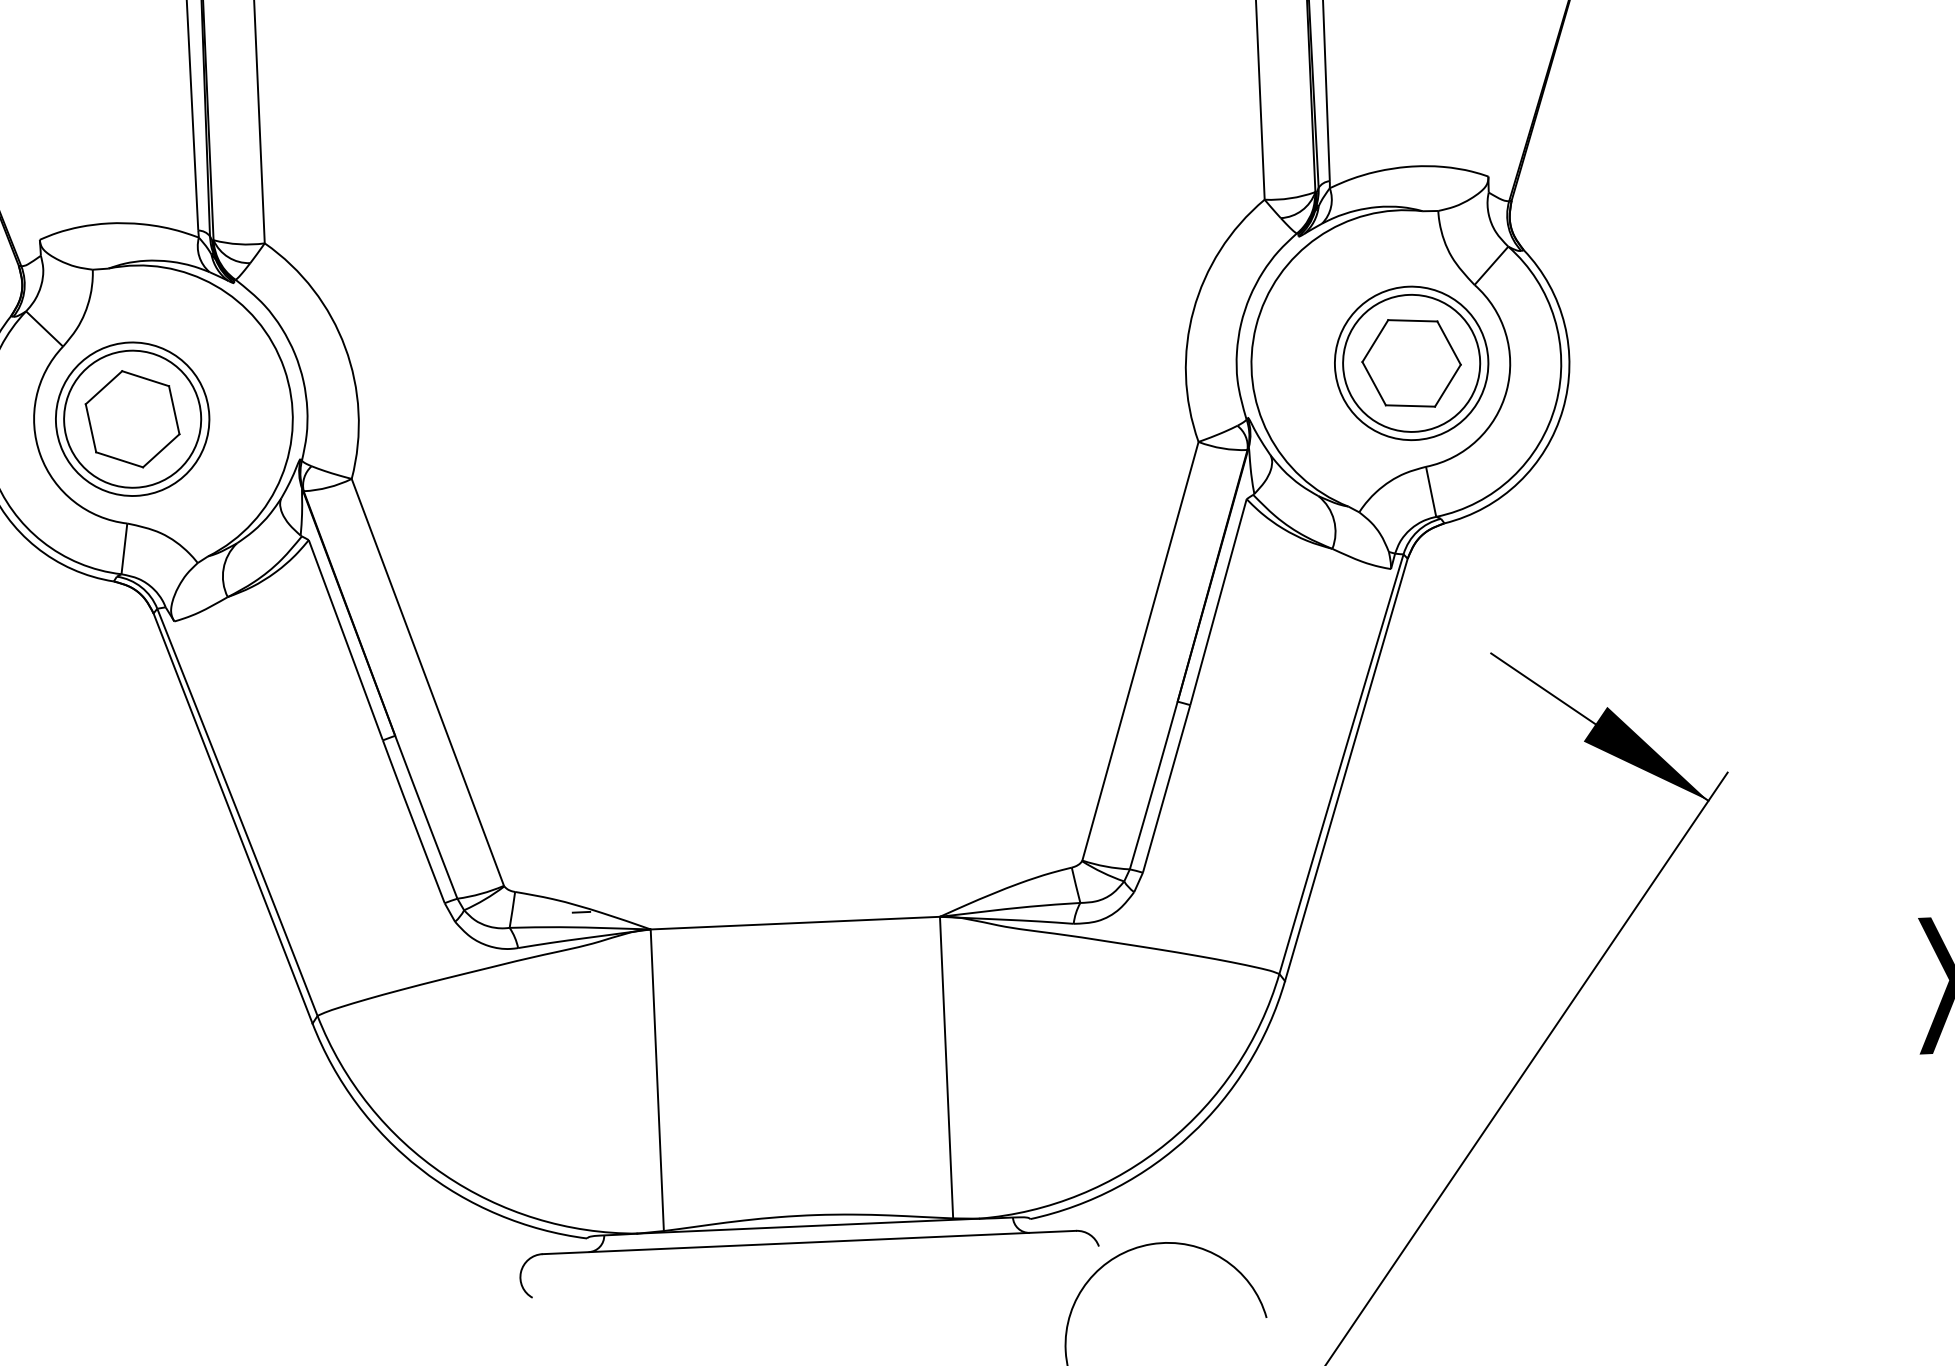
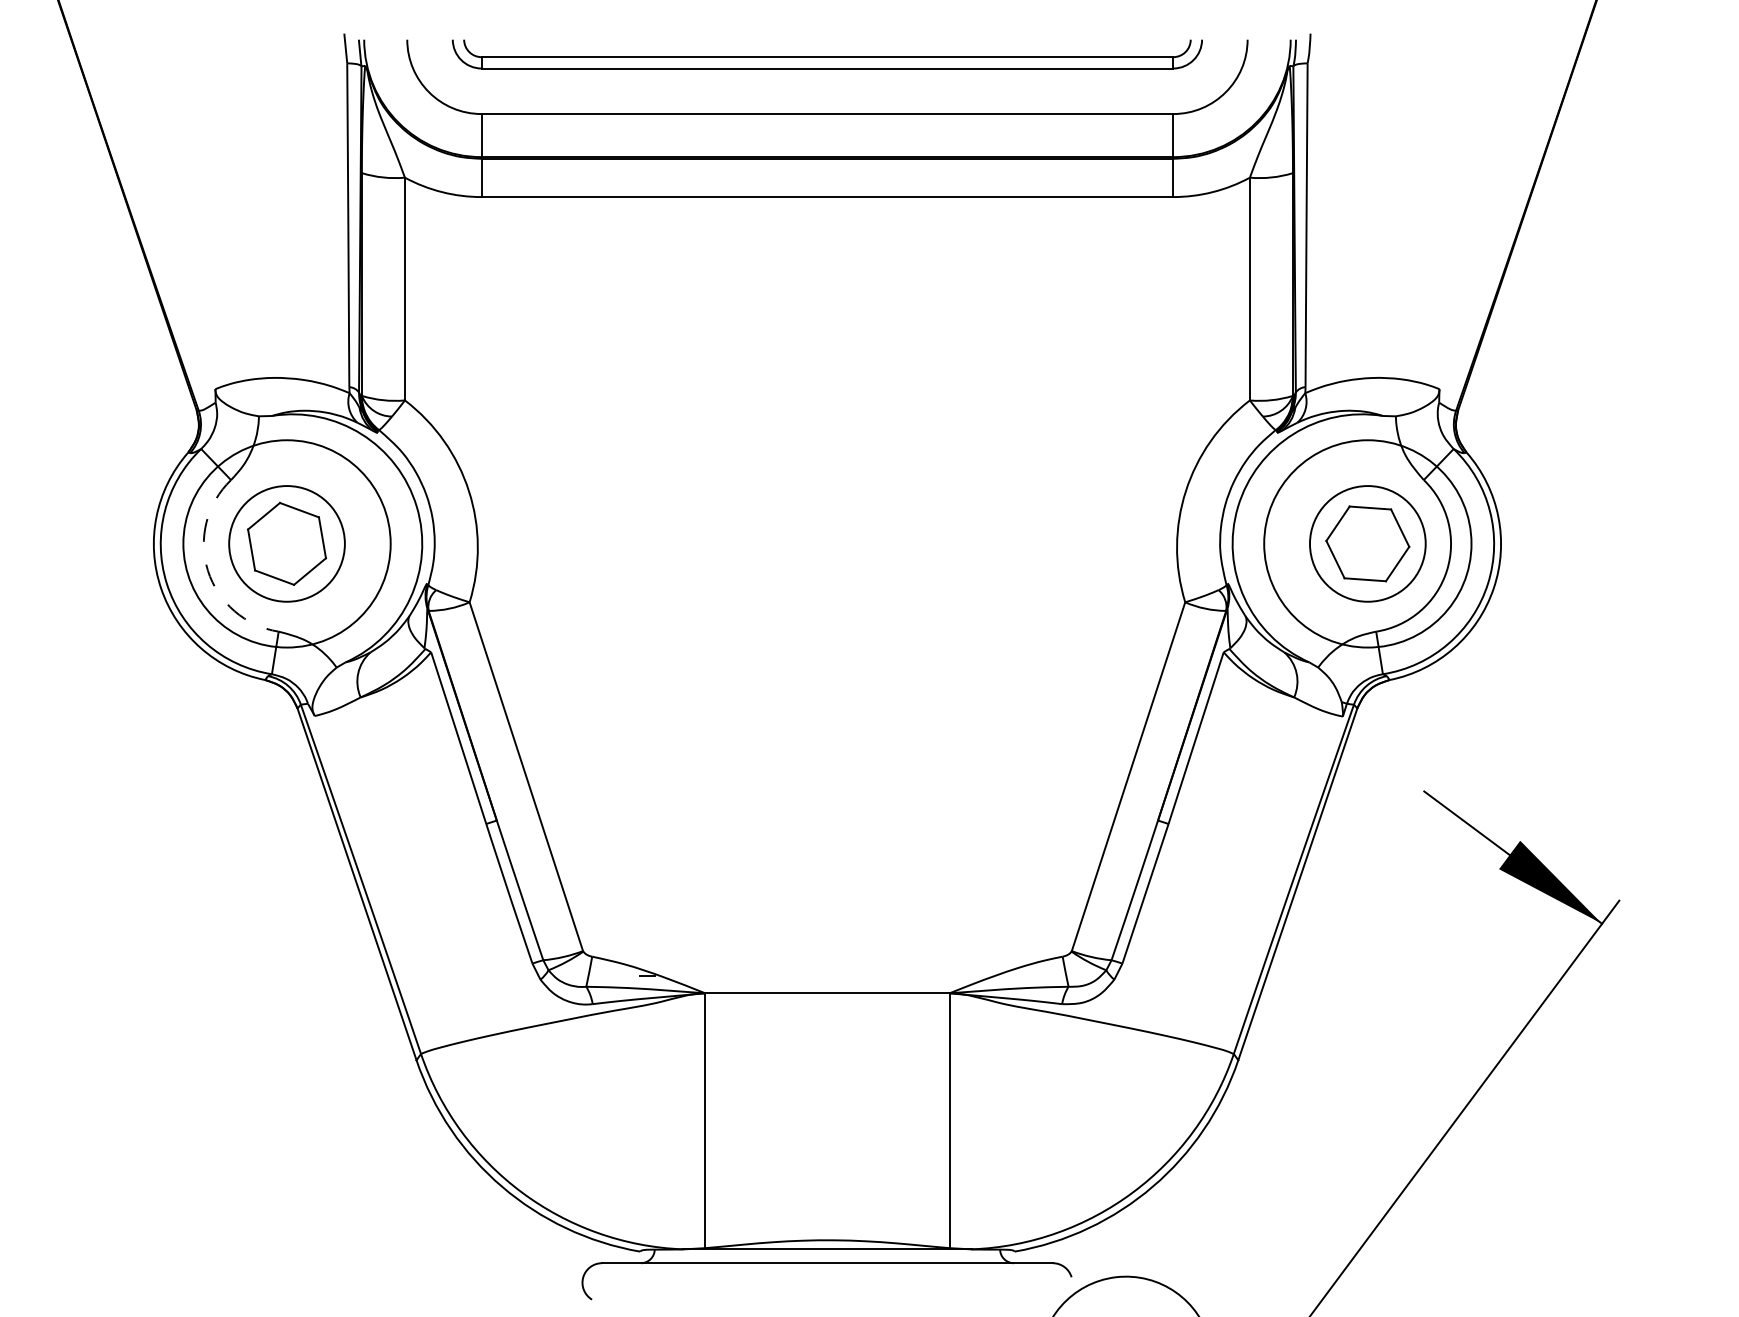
circle: (1411, 362) -> (1367, 543), size x1.6
circle: (131, 418) -> (286, 543), size x1.6
arc: (39, 454) -> (207, 570), solid -> dashed

